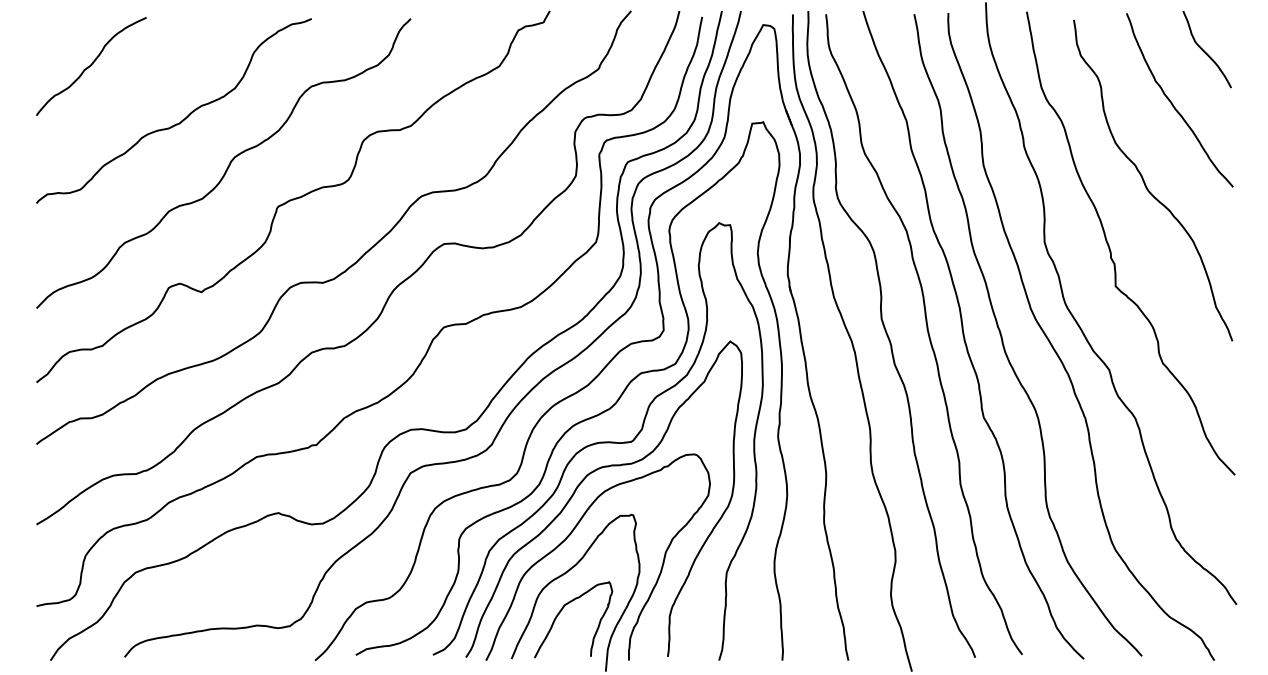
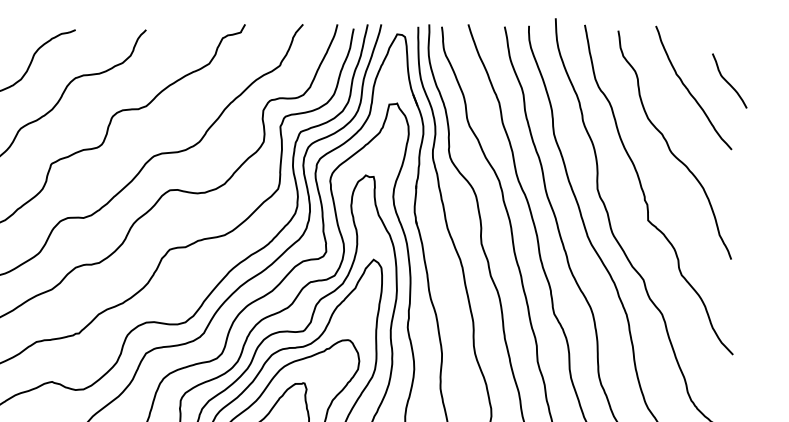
curve: (1204, 50) -> (727, 81), moved

